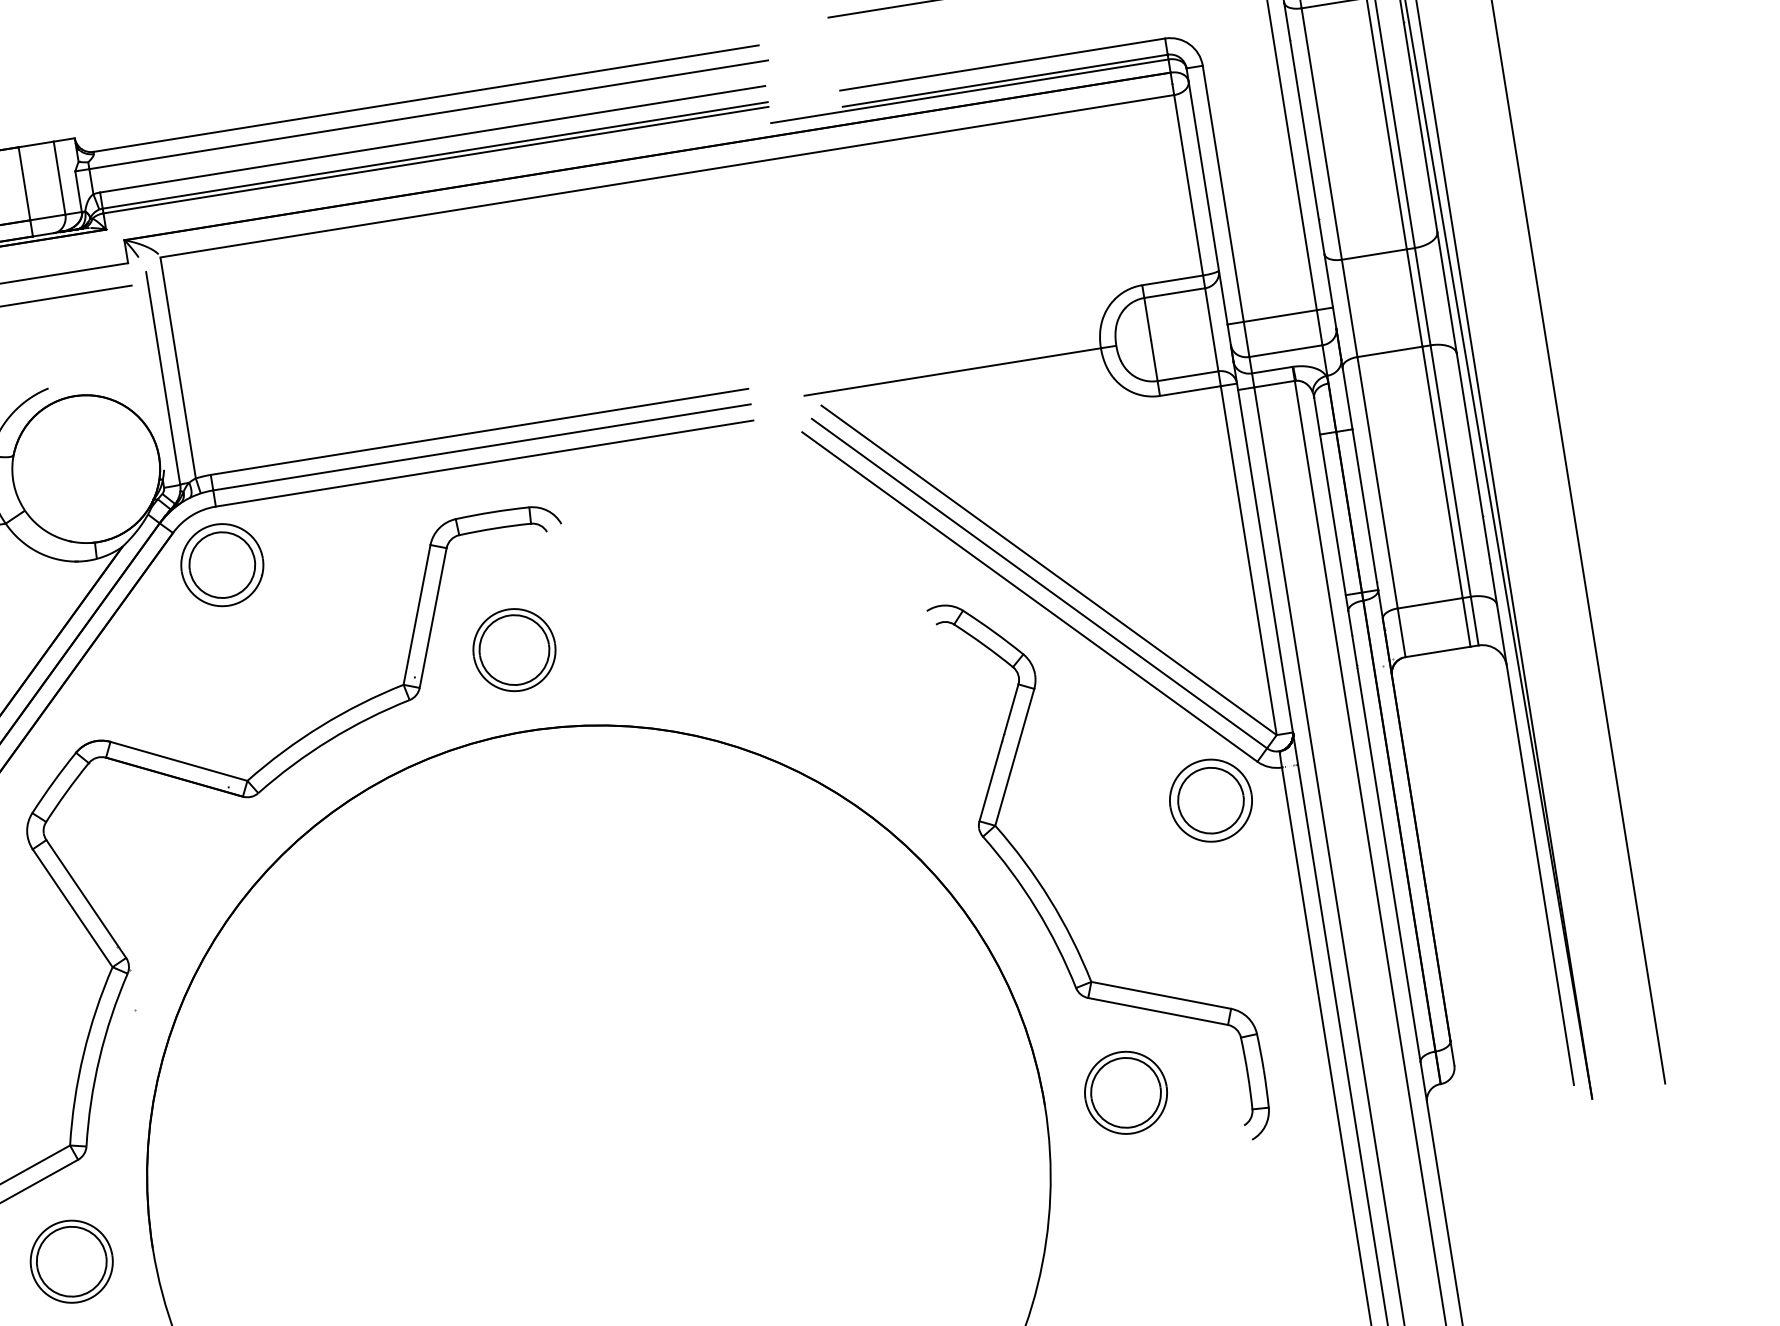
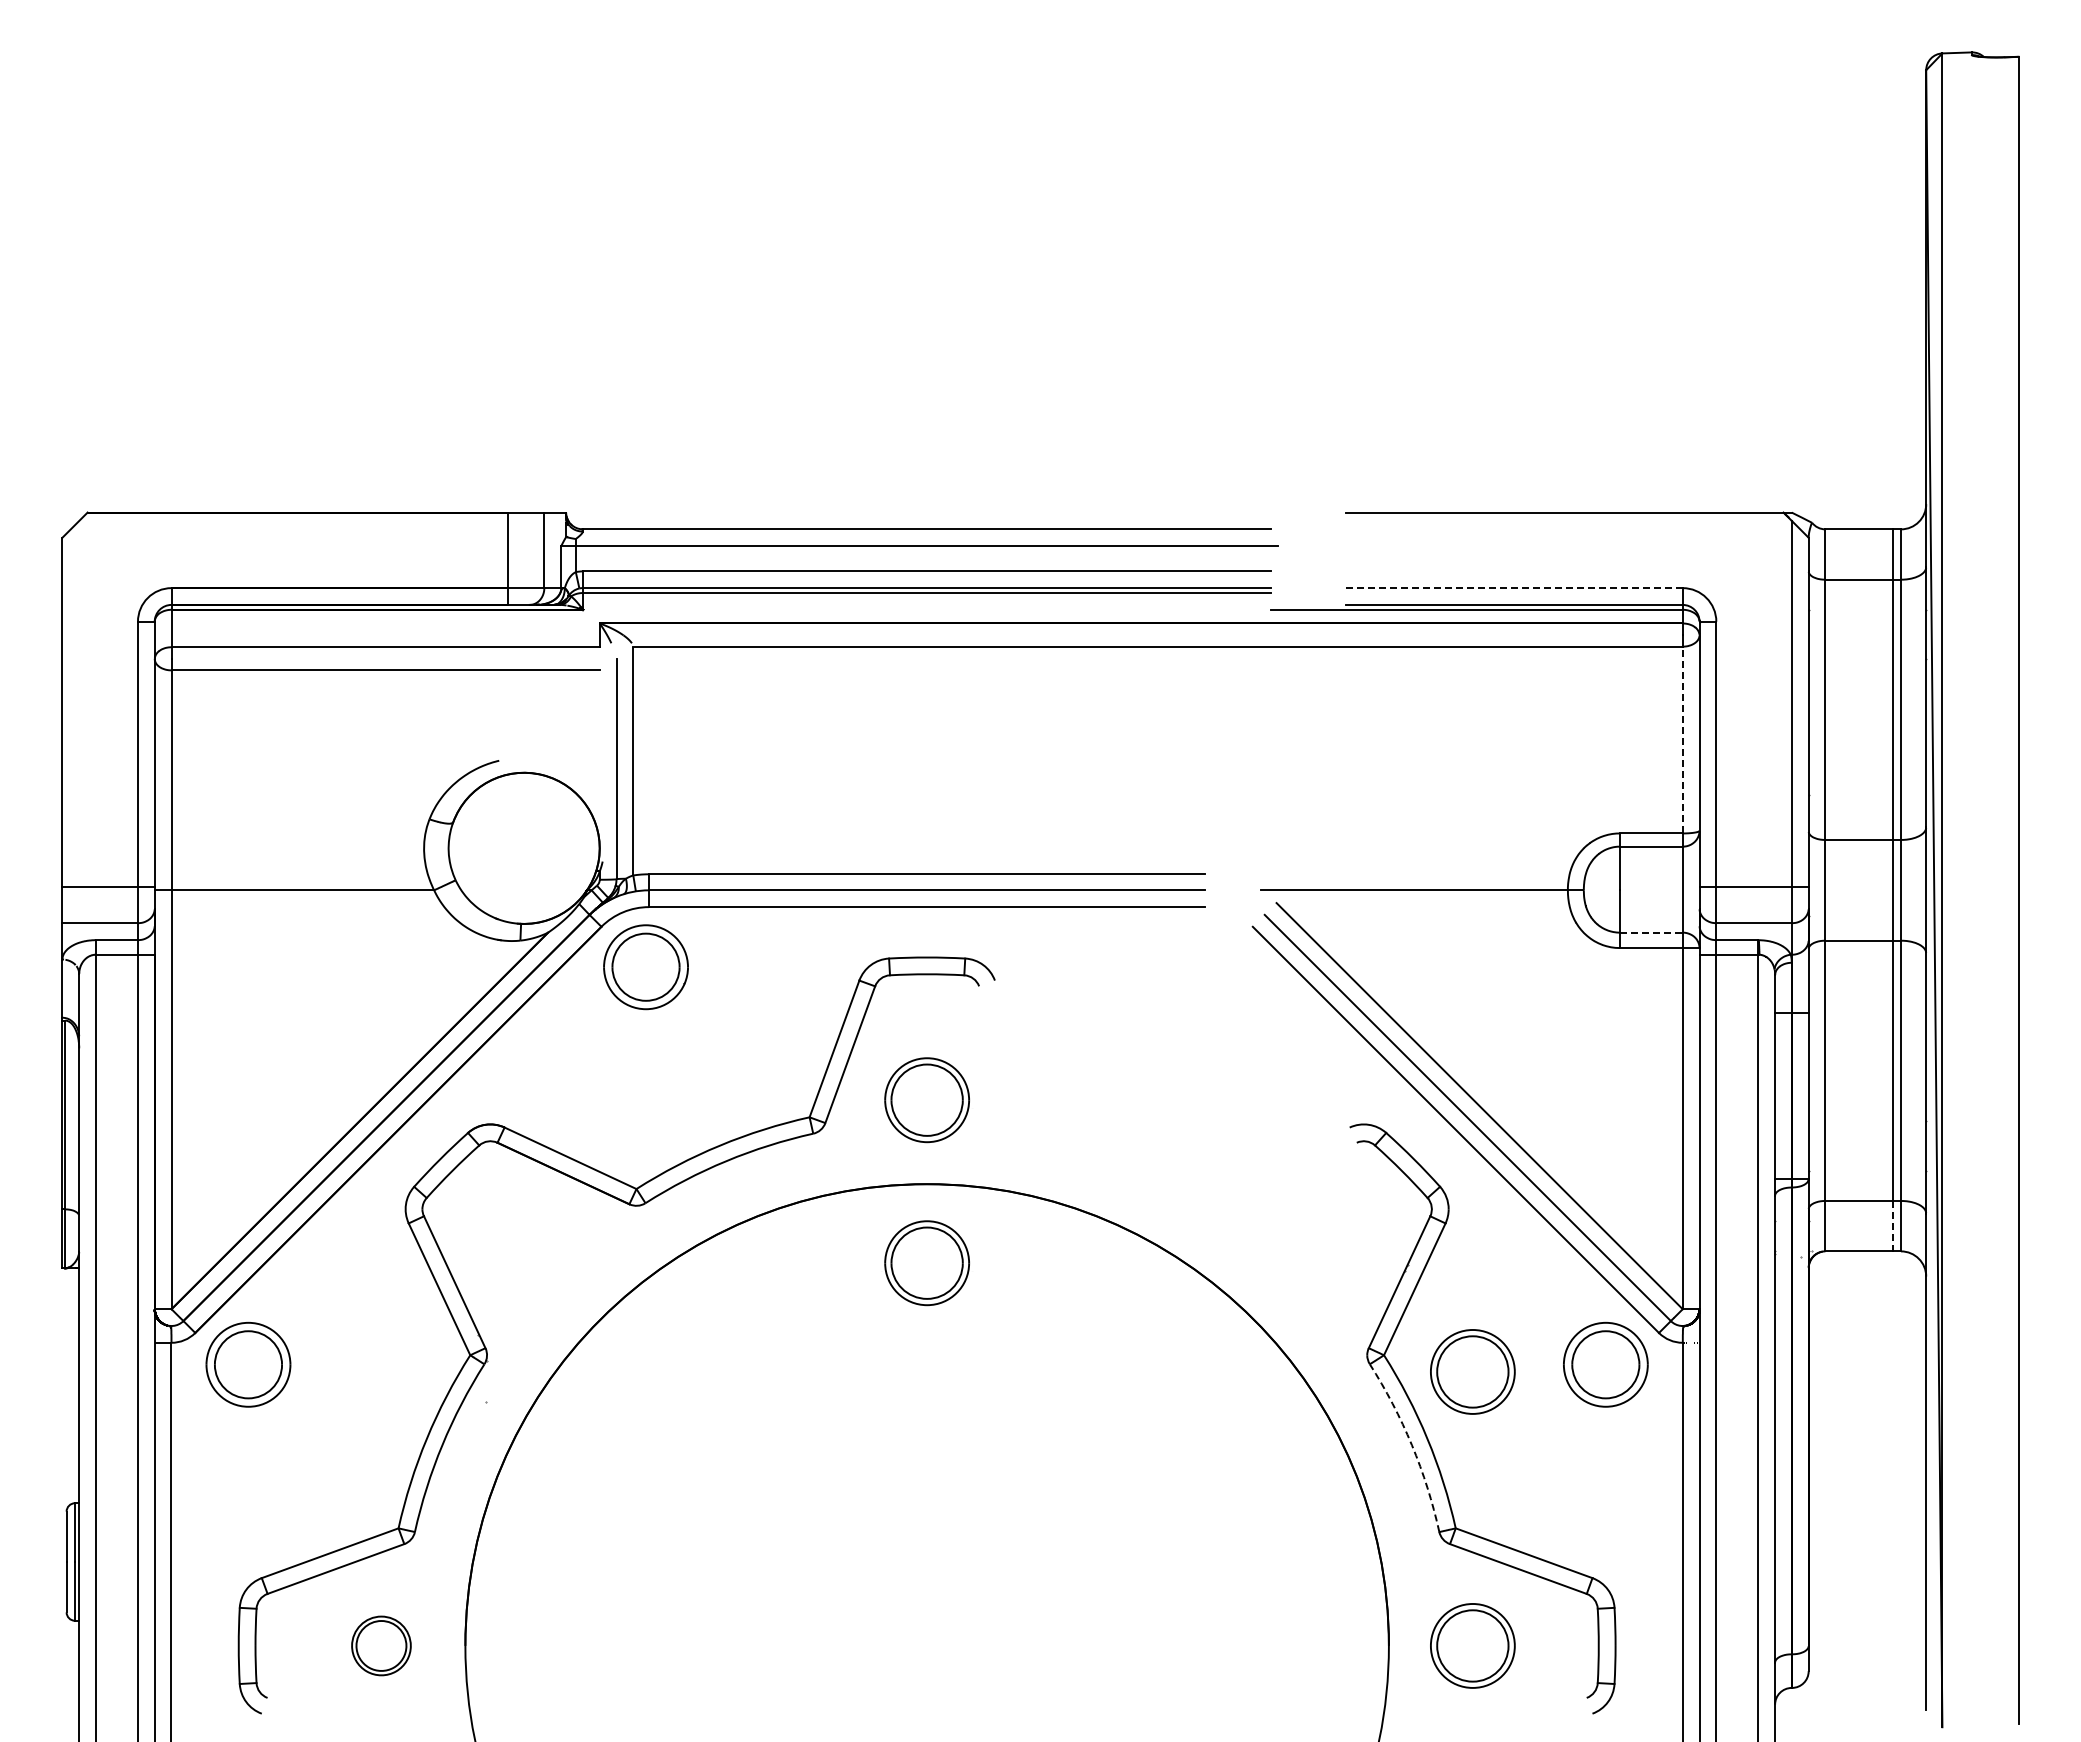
line: (1003, 64) -> (1515, 588), solid -> dashed
line: (1188, 184) -> (1682, 739), solid -> dashed
line: (1188, 376) -> (1651, 932), solid -> dashed
line: (1466, 622) -> (1892, 1226), solid -> dashed
part: (539, 807) -> (926, 1263), added
part: (1083, 827) -> (1472, 1371), added
arc: (1035, 908) -> (1411, 1445), solid -> dashed
part: (71, 1261) -> (381, 1645), size x0.7

